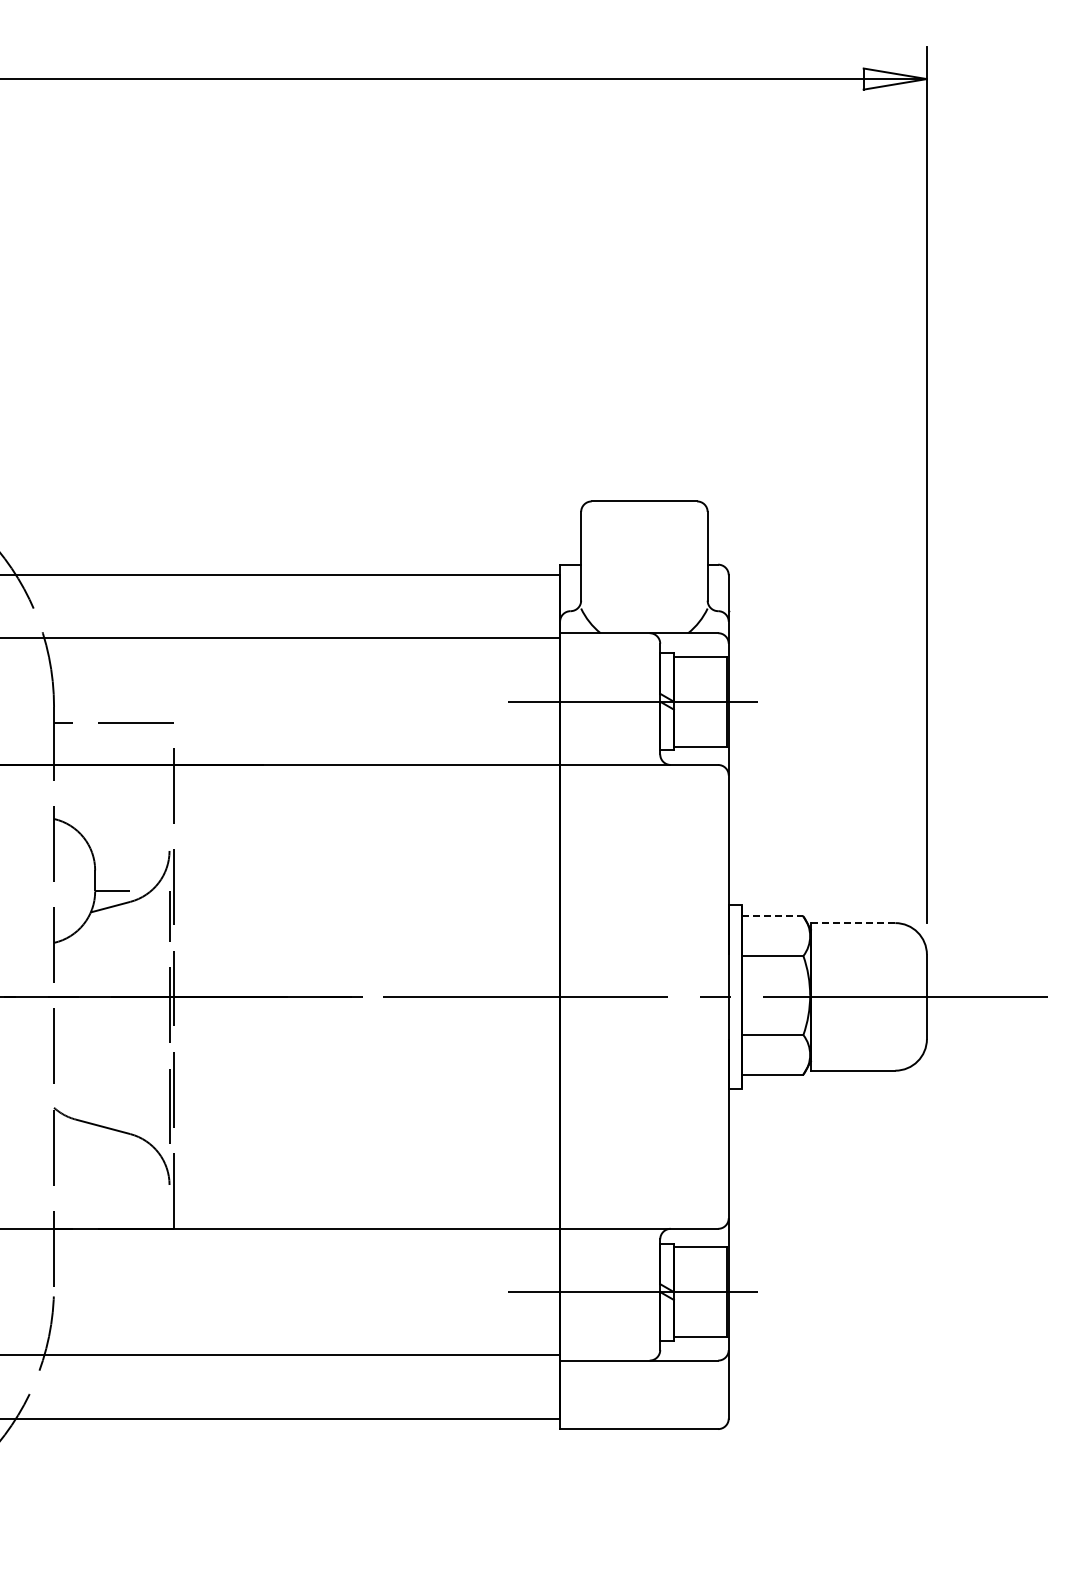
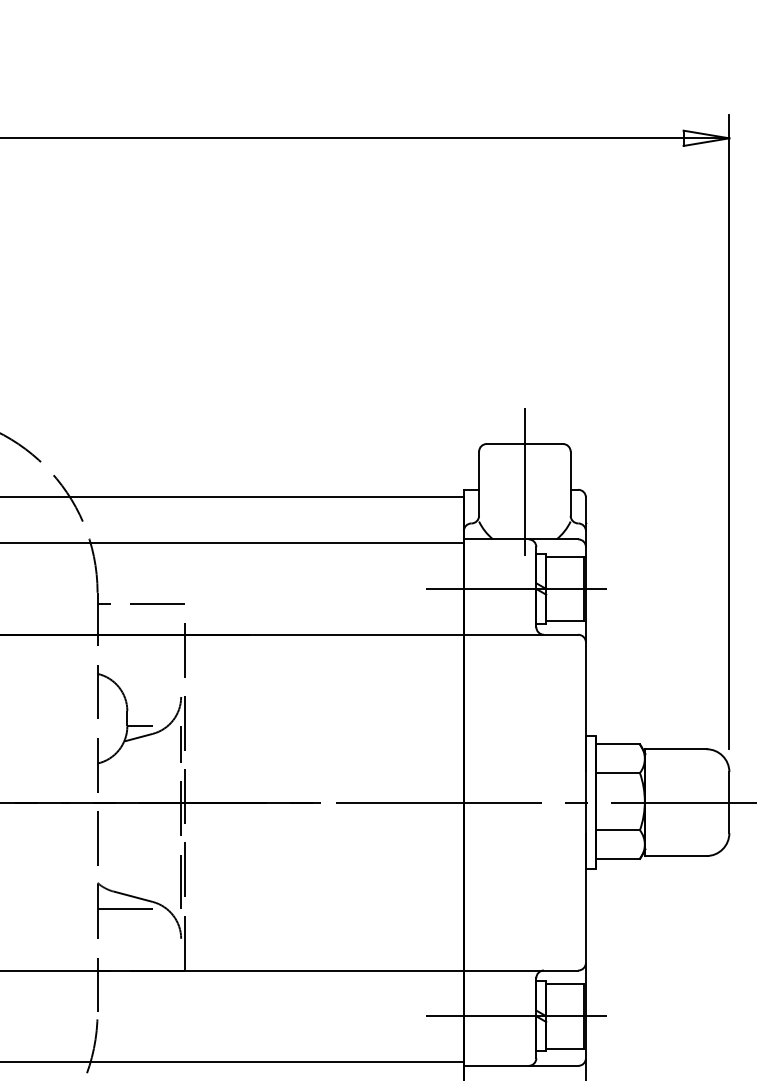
line: (644, 553) -> (524, 481), added
line: (773, 916) -> (618, 744), dashed -> solid
line: (853, 923) -> (676, 749), dashed -> solid
line: (92, 1144) -> (125, 909), added

